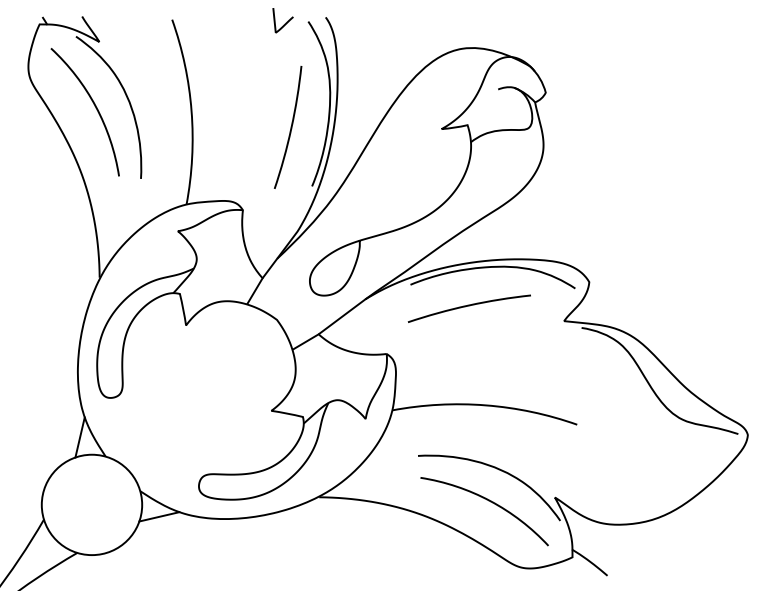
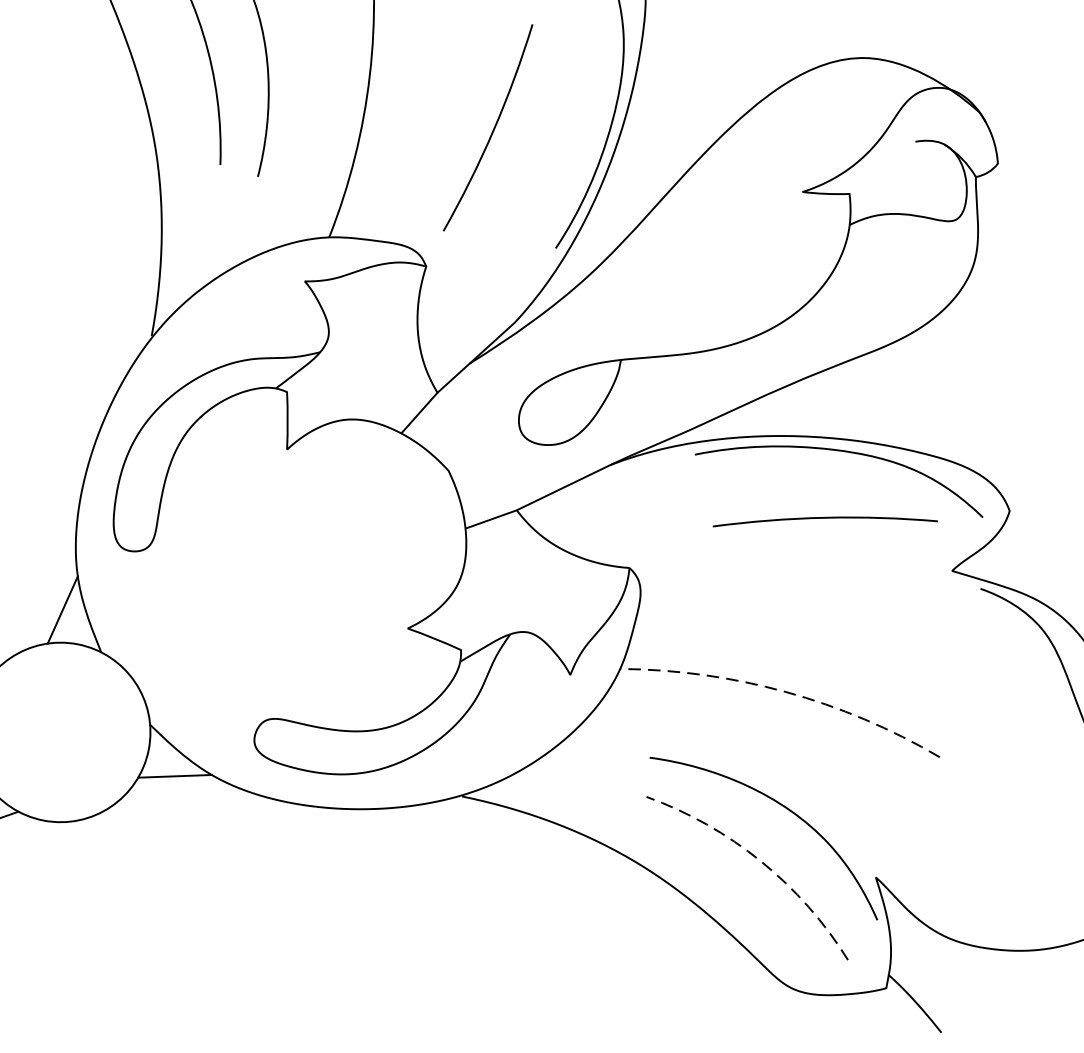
arc: (290, 127) -> (492, 128), moved
arc: (468, 306) -> (824, 519), moved
arc: (485, 405) -> (785, 692), solid -> dashed
arc: (490, 501) -> (761, 862), solid -> dashed

